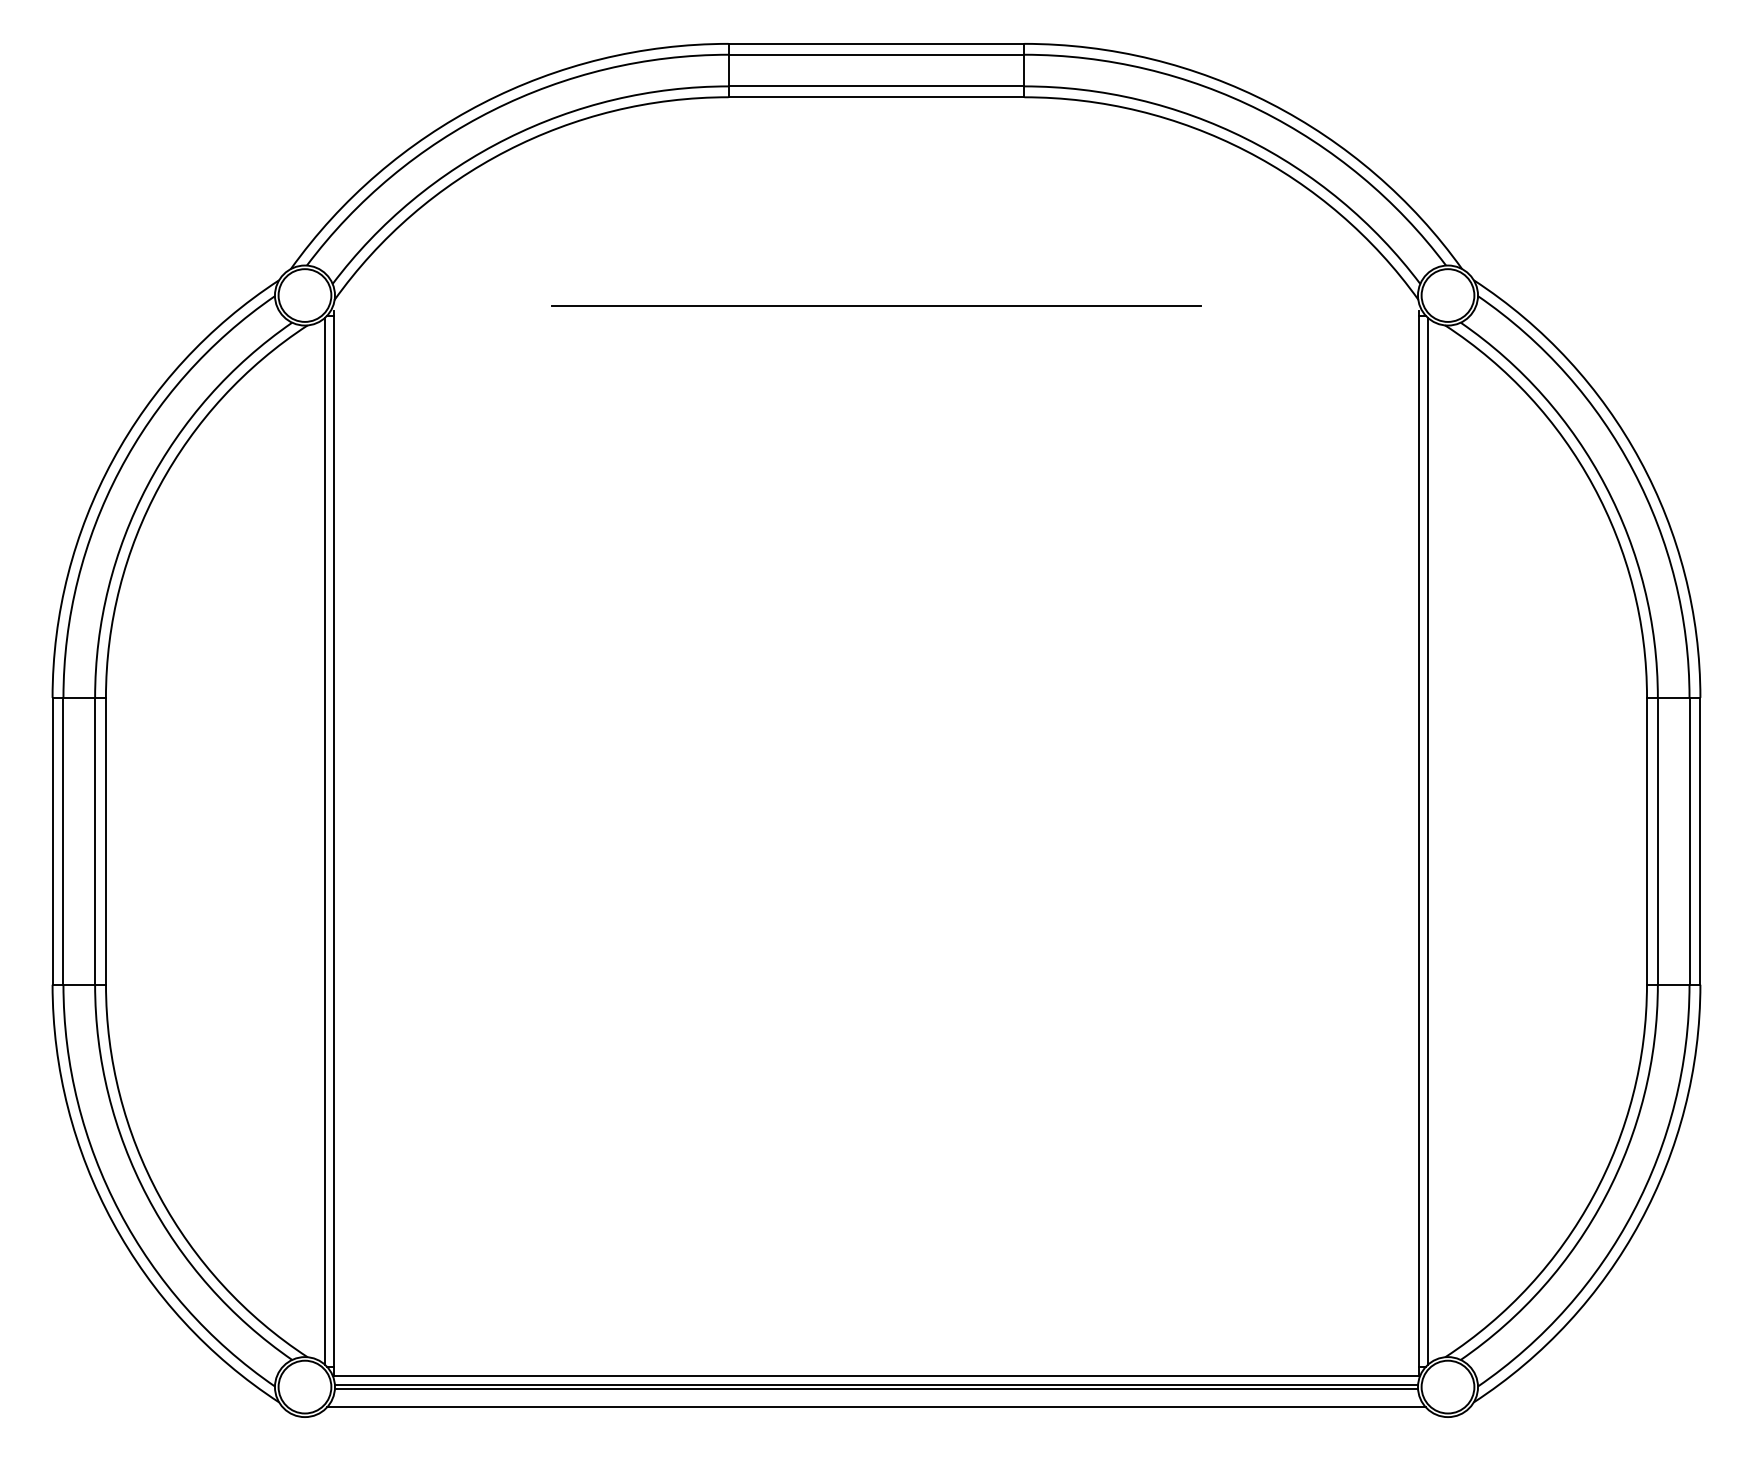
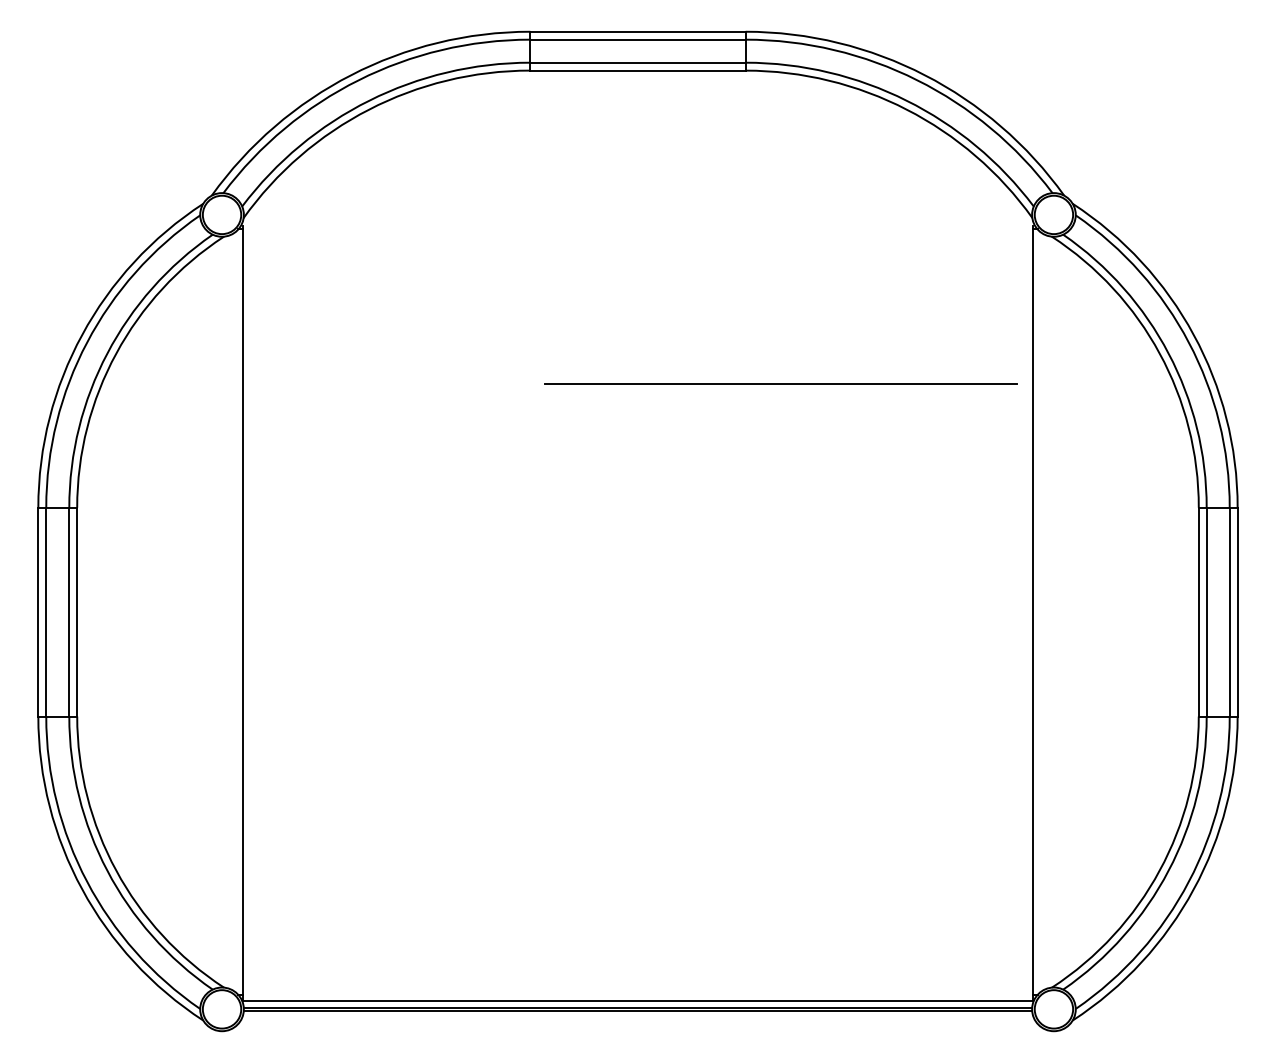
line: (876, 305) -> (780, 383), moved
line: (324, 840) -> (236, 611), removed
line: (1428, 840) -> (1039, 611), removed
line: (876, 1407) -> (638, 1024), removed

